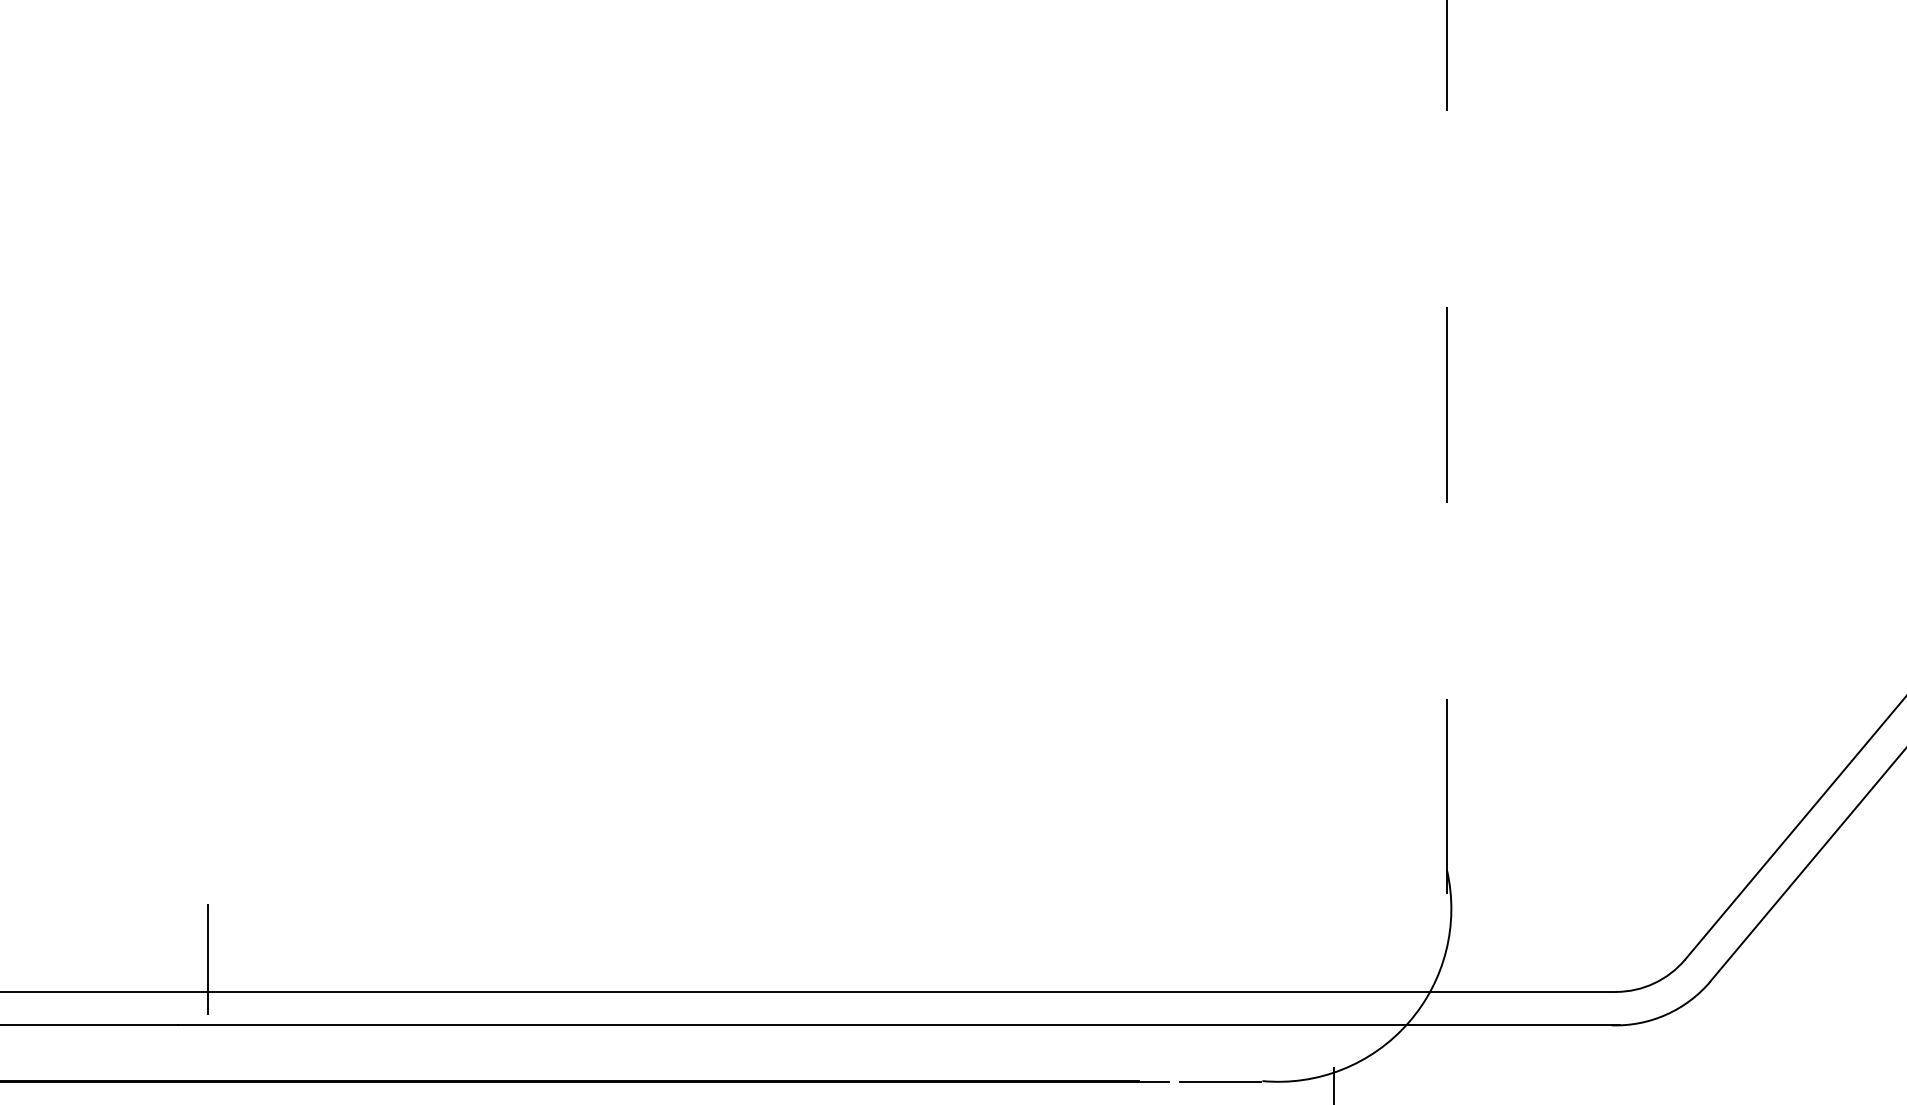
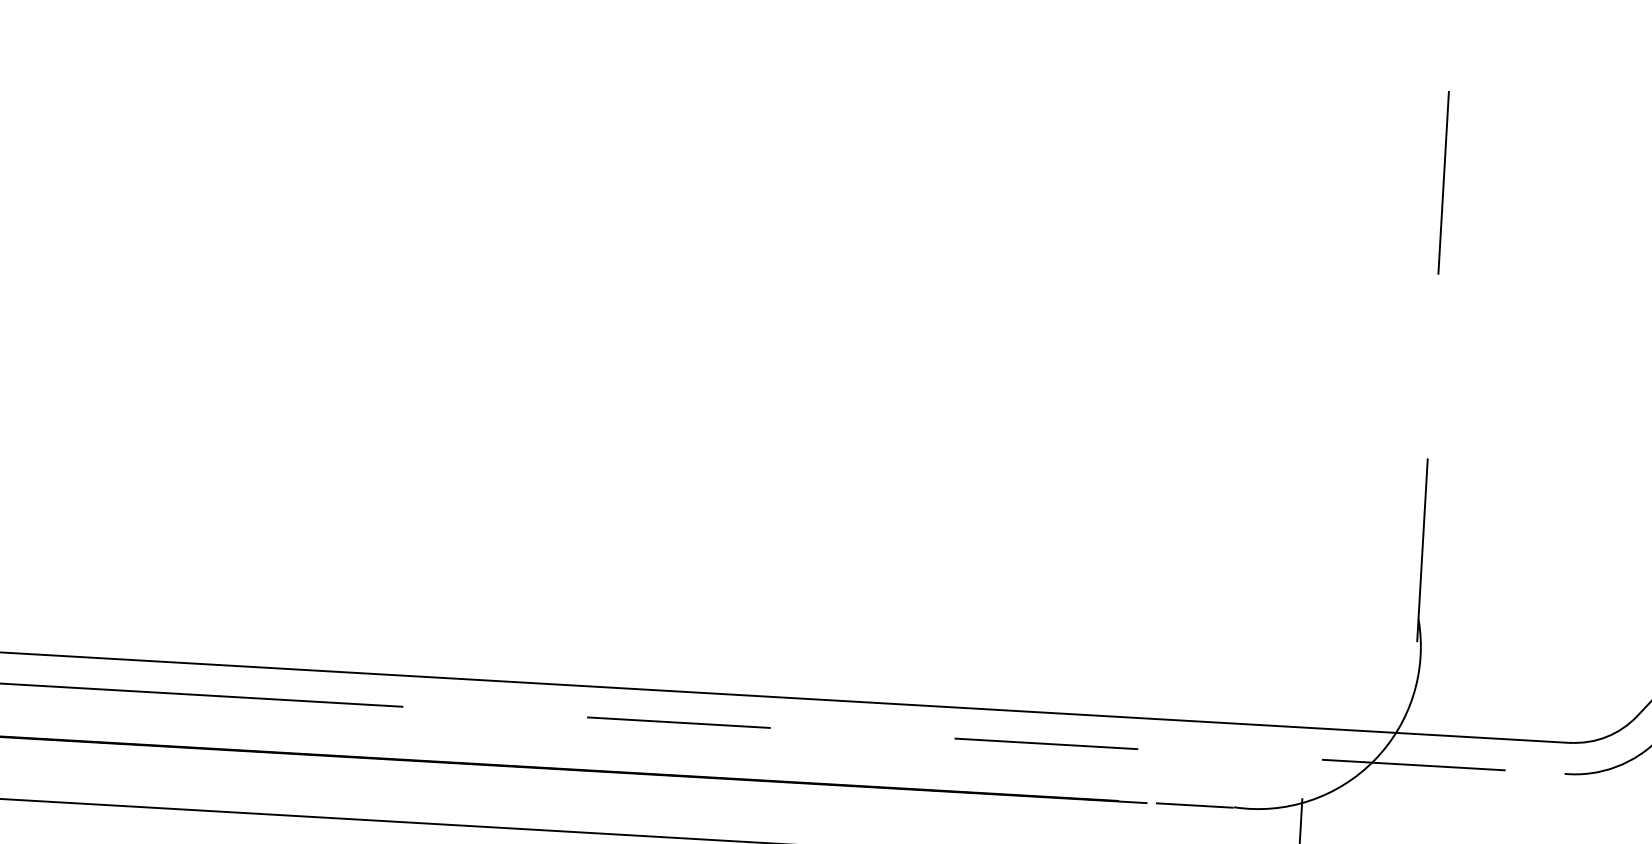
line: (208, 958) -> (252, 635), removed
line: (899, 1025) -> (896, 735), solid -> dashed

